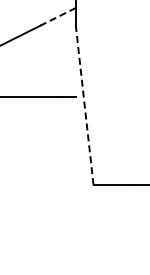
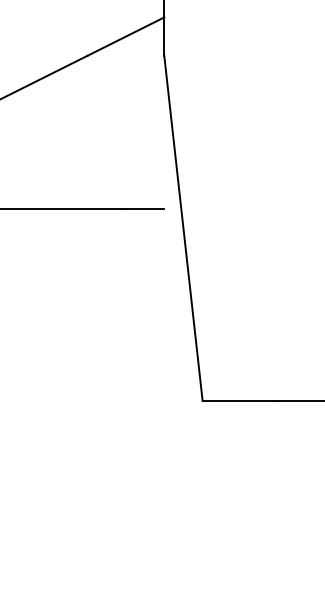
line: (58, 16) -> (126, 35), dashed -> solid
line: (84, 104) -> (183, 226), dashed -> solid

